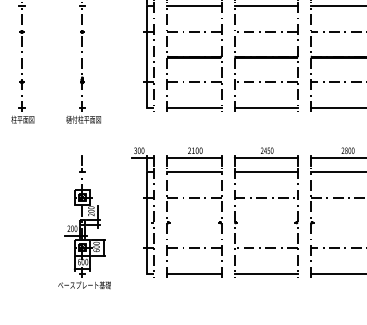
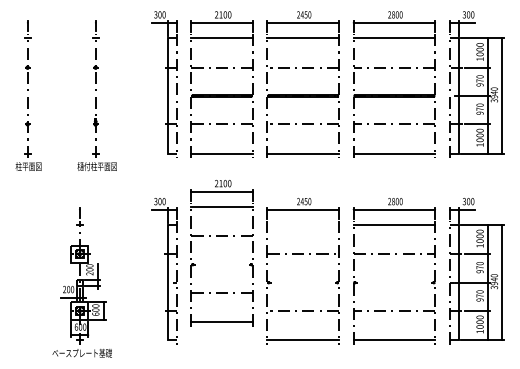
line: (265, 171) -> (302, 225), removed
part: (193, 197) -> (221, 236), moved
part: (83, 222) -> (81, 282), moved

